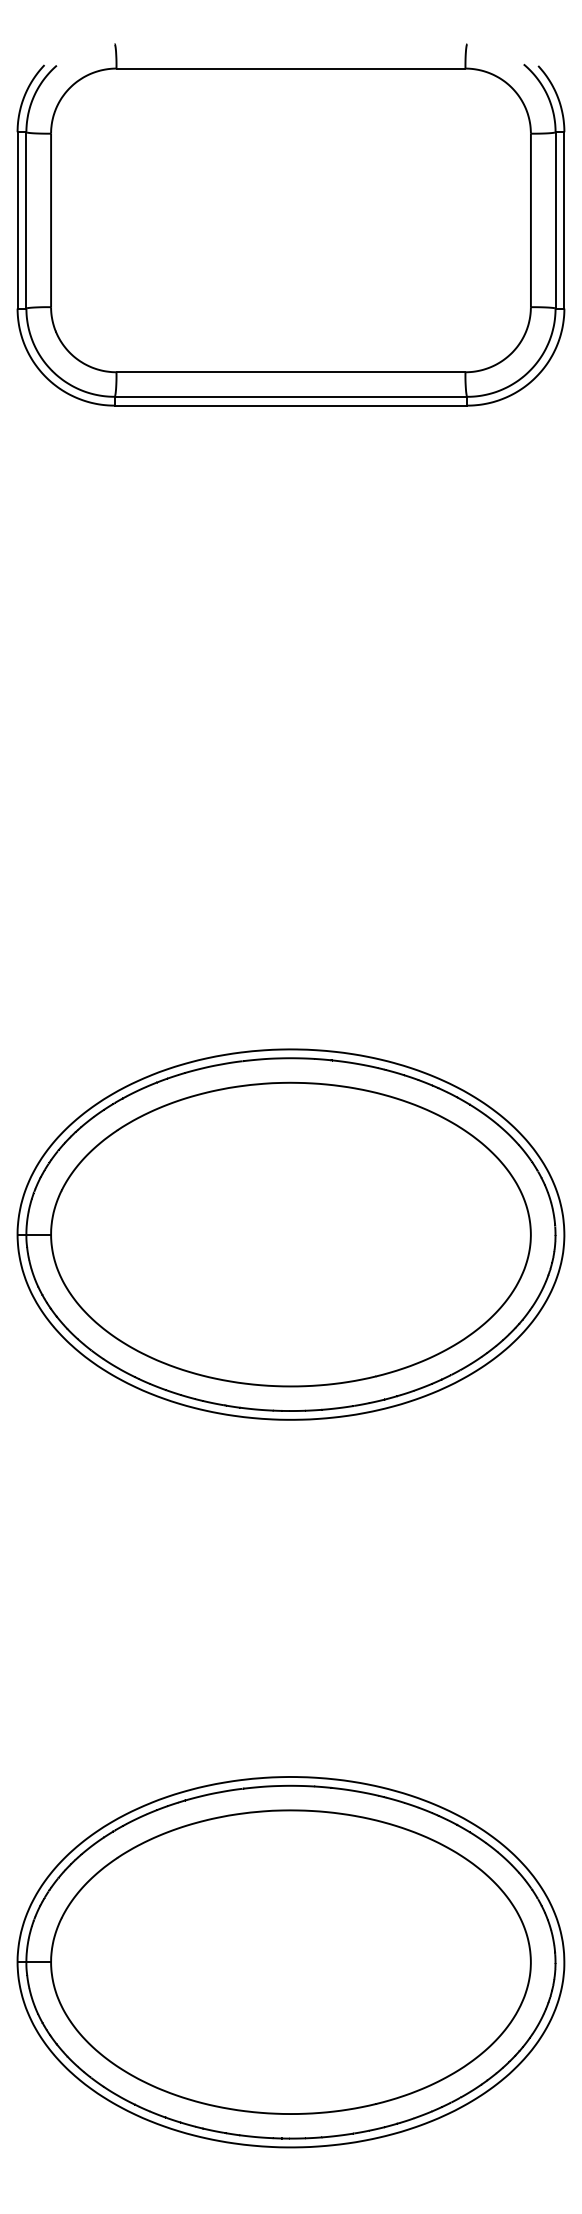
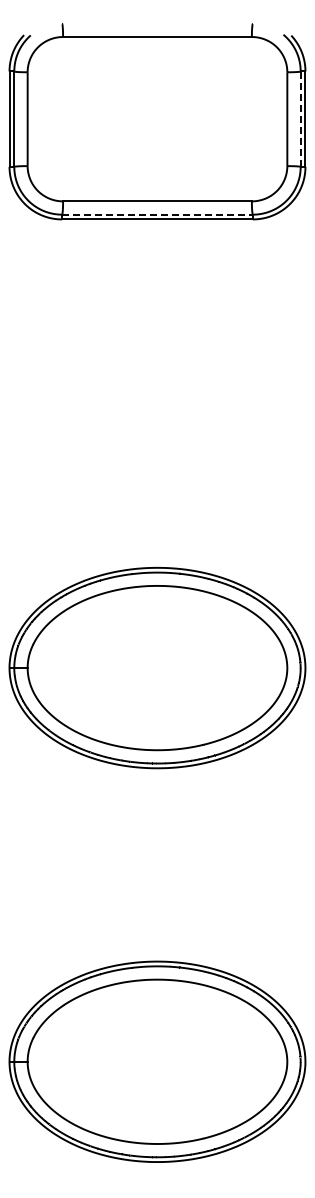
line: (555, 220) -> (300, 119), solid -> dashed
line: (291, 396) -> (157, 214), solid -> dashed

